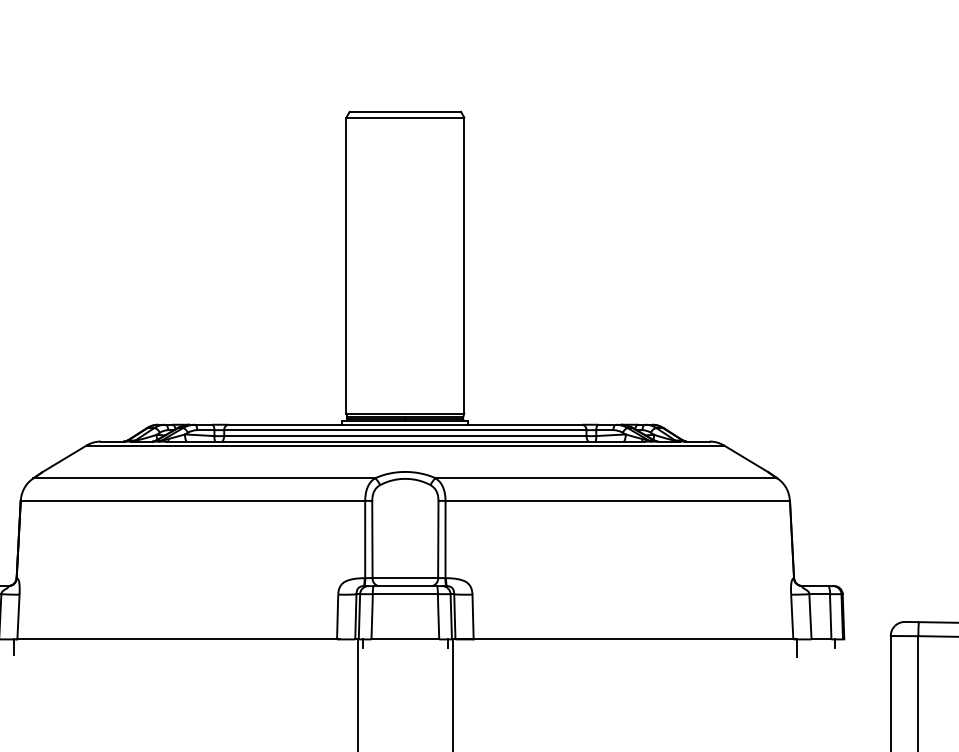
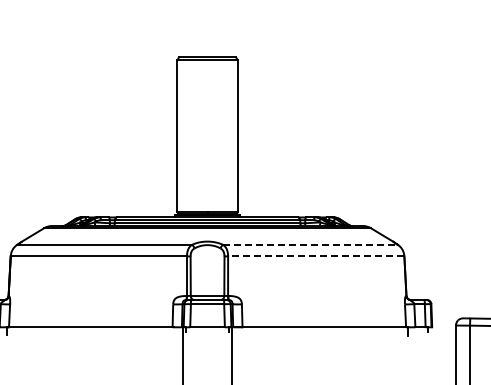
line: (608, 477) -> (311, 244), solid -> dashed
line: (616, 501) -> (315, 256), solid -> dashed

